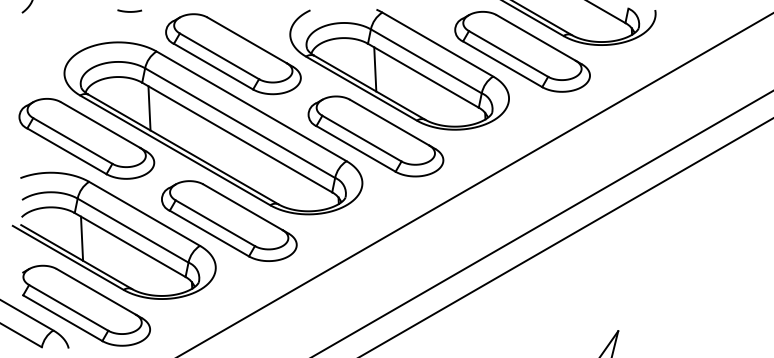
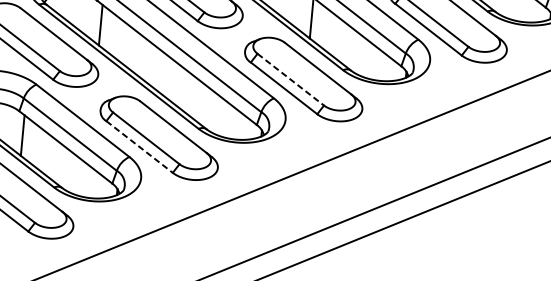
line: (361, 138) -> (290, 79), solid -> dashed
line: (209, 233) -> (139, 146), solid -> dashed

